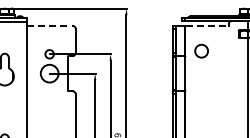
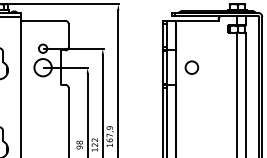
line: (50, 25) -> (43, 20), dashed -> solid
line: (207, 25) -> (197, 20), dashed -> solid
circle: (201, 50) -> (191, 67), moved

